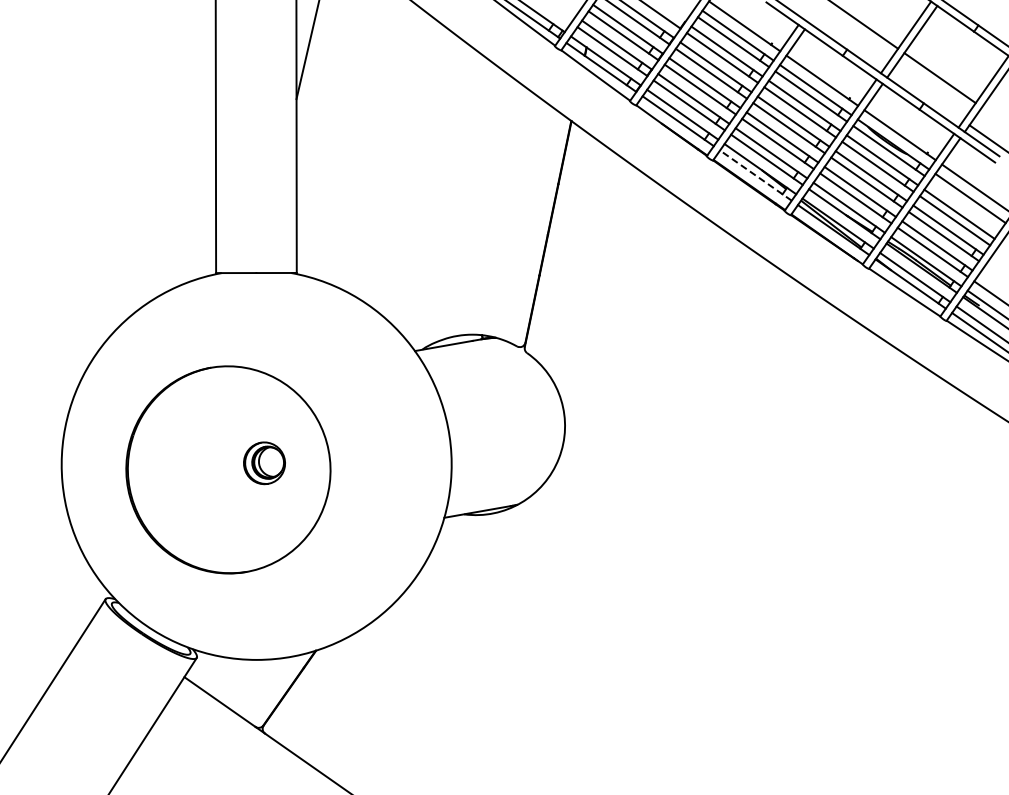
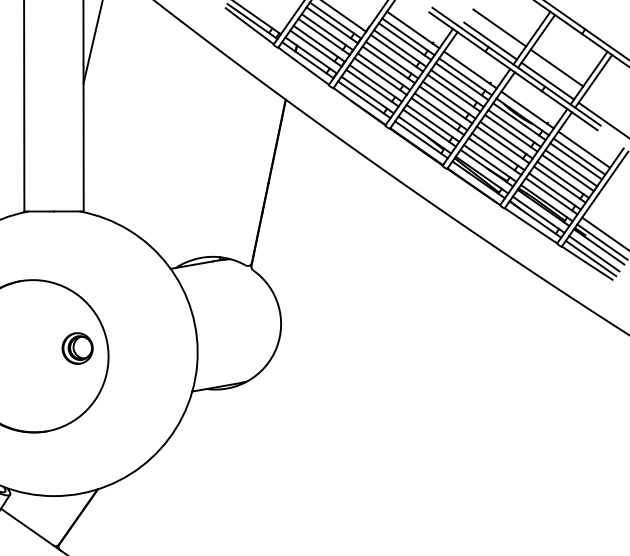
line: (849, 41) -> (490, 41), added
line: (927, 95) -> (547, 80), added
line: (755, 175) -> (421, 139), dashed -> solid
line: (965, 204) -> (575, 161), added
part: (264, 463) -> (77, 348), moved

